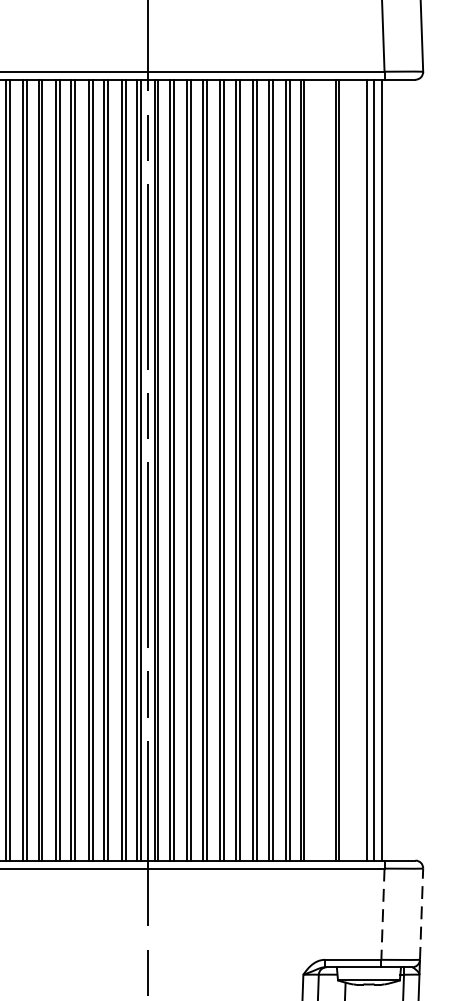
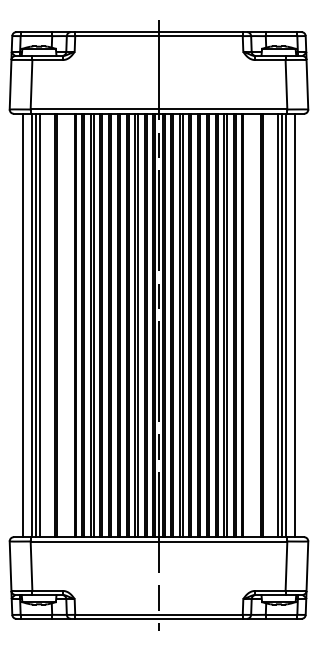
line: (399, 470) -> (295, 325), added
line: (383, 914) -> (286, 566), dashed -> solid
line: (421, 914) -> (307, 566), dashed -> solid

